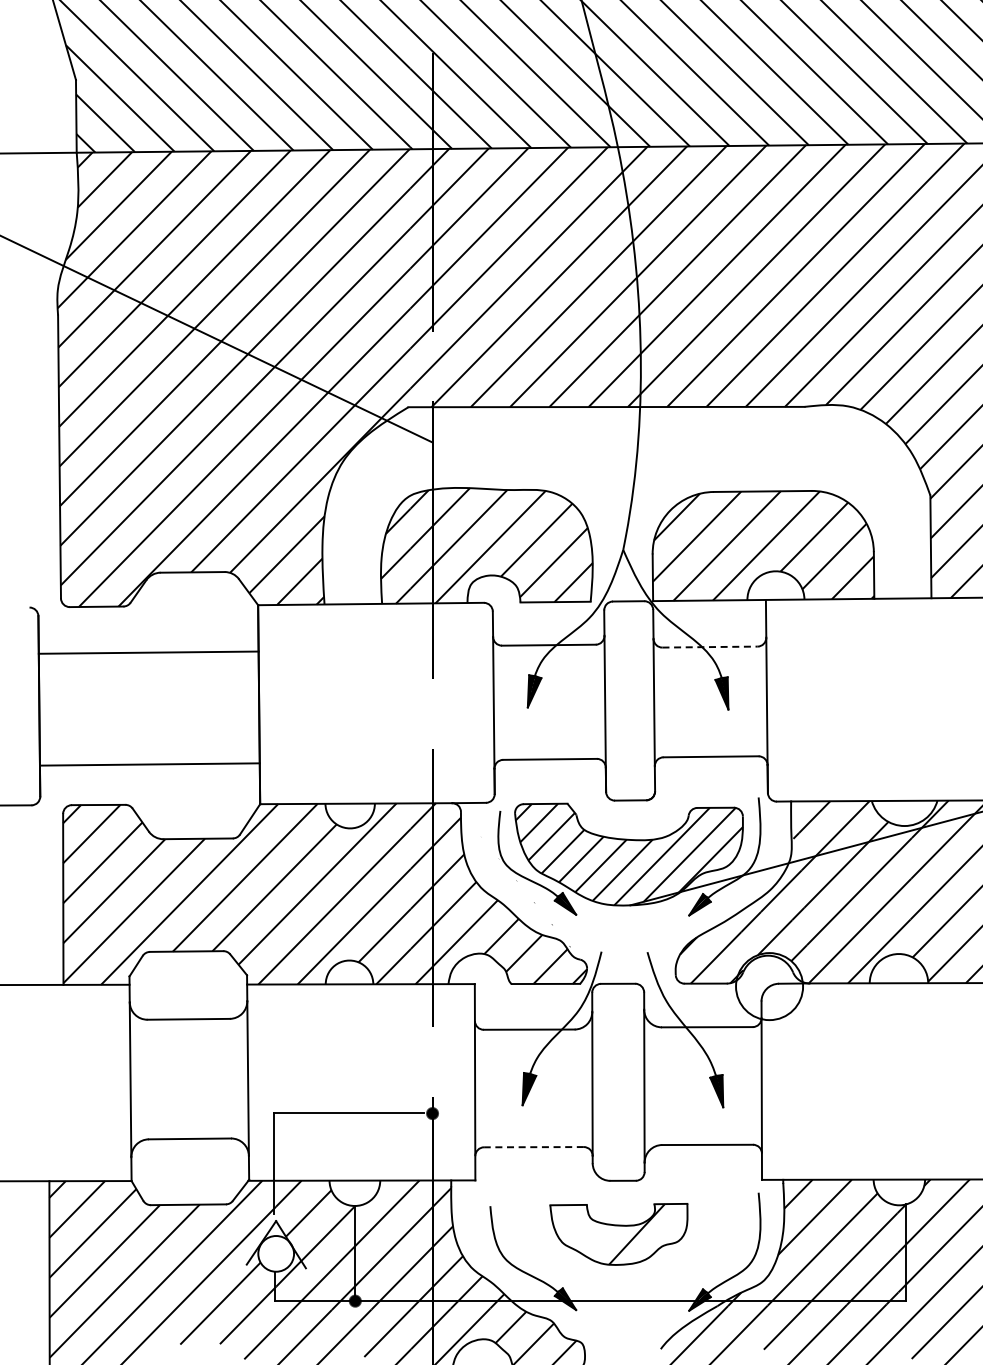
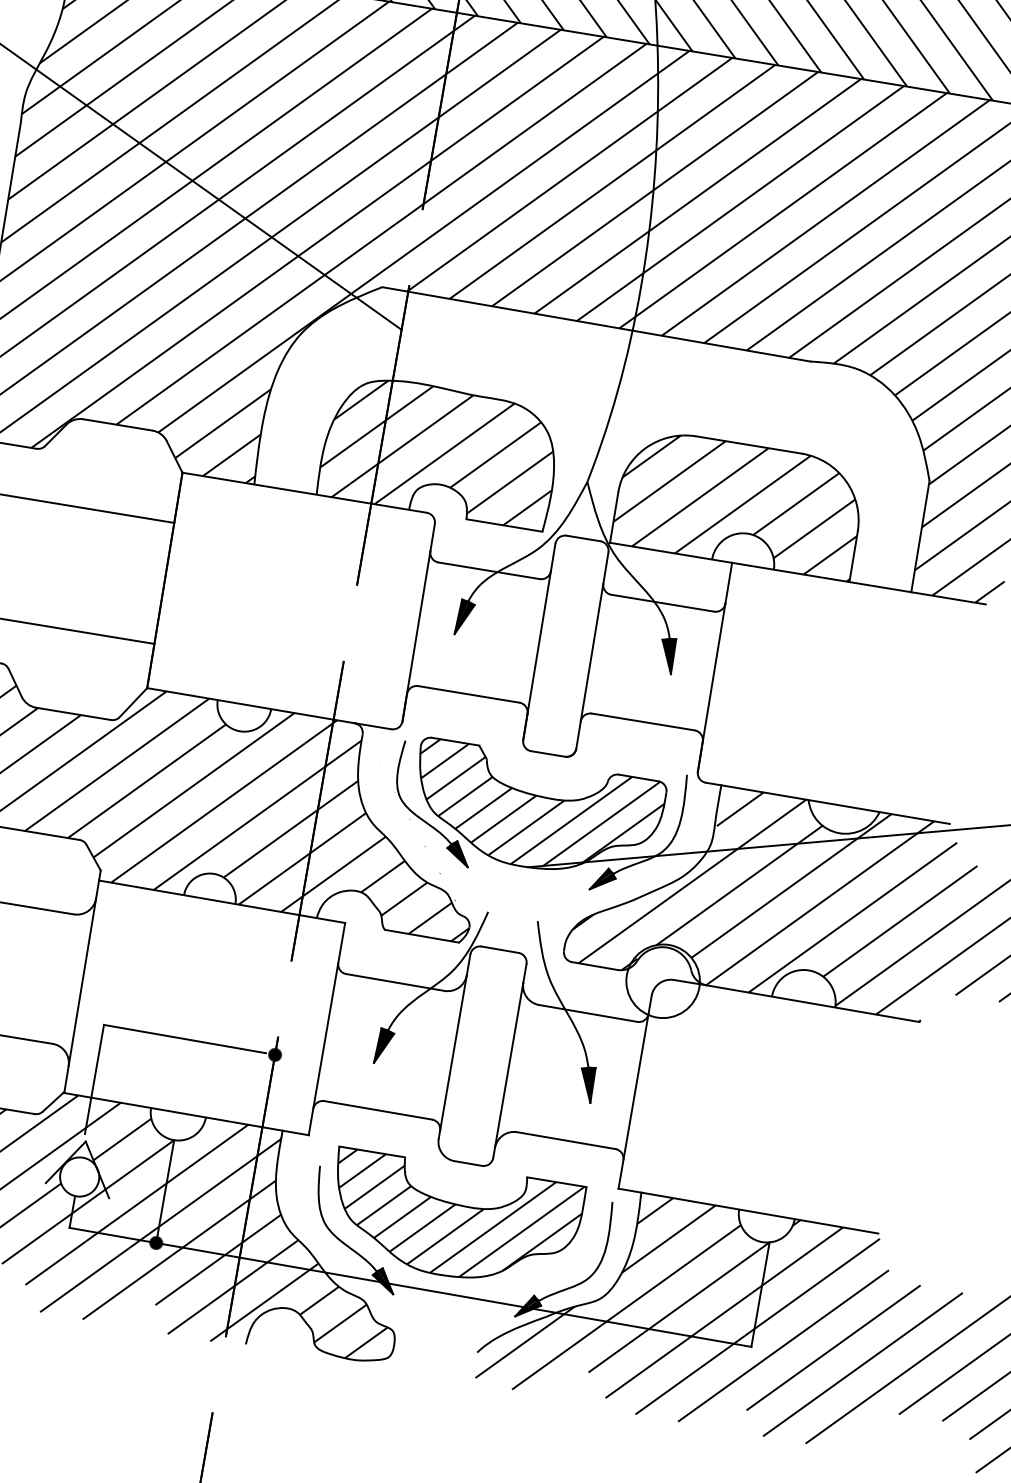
line: (710, 647) -> (663, 603), dashed -> solid
line: (533, 1147) -> (377, 1110), dashed -> solid
part: (618, 1234) -> (453, 1220), size x1.67

